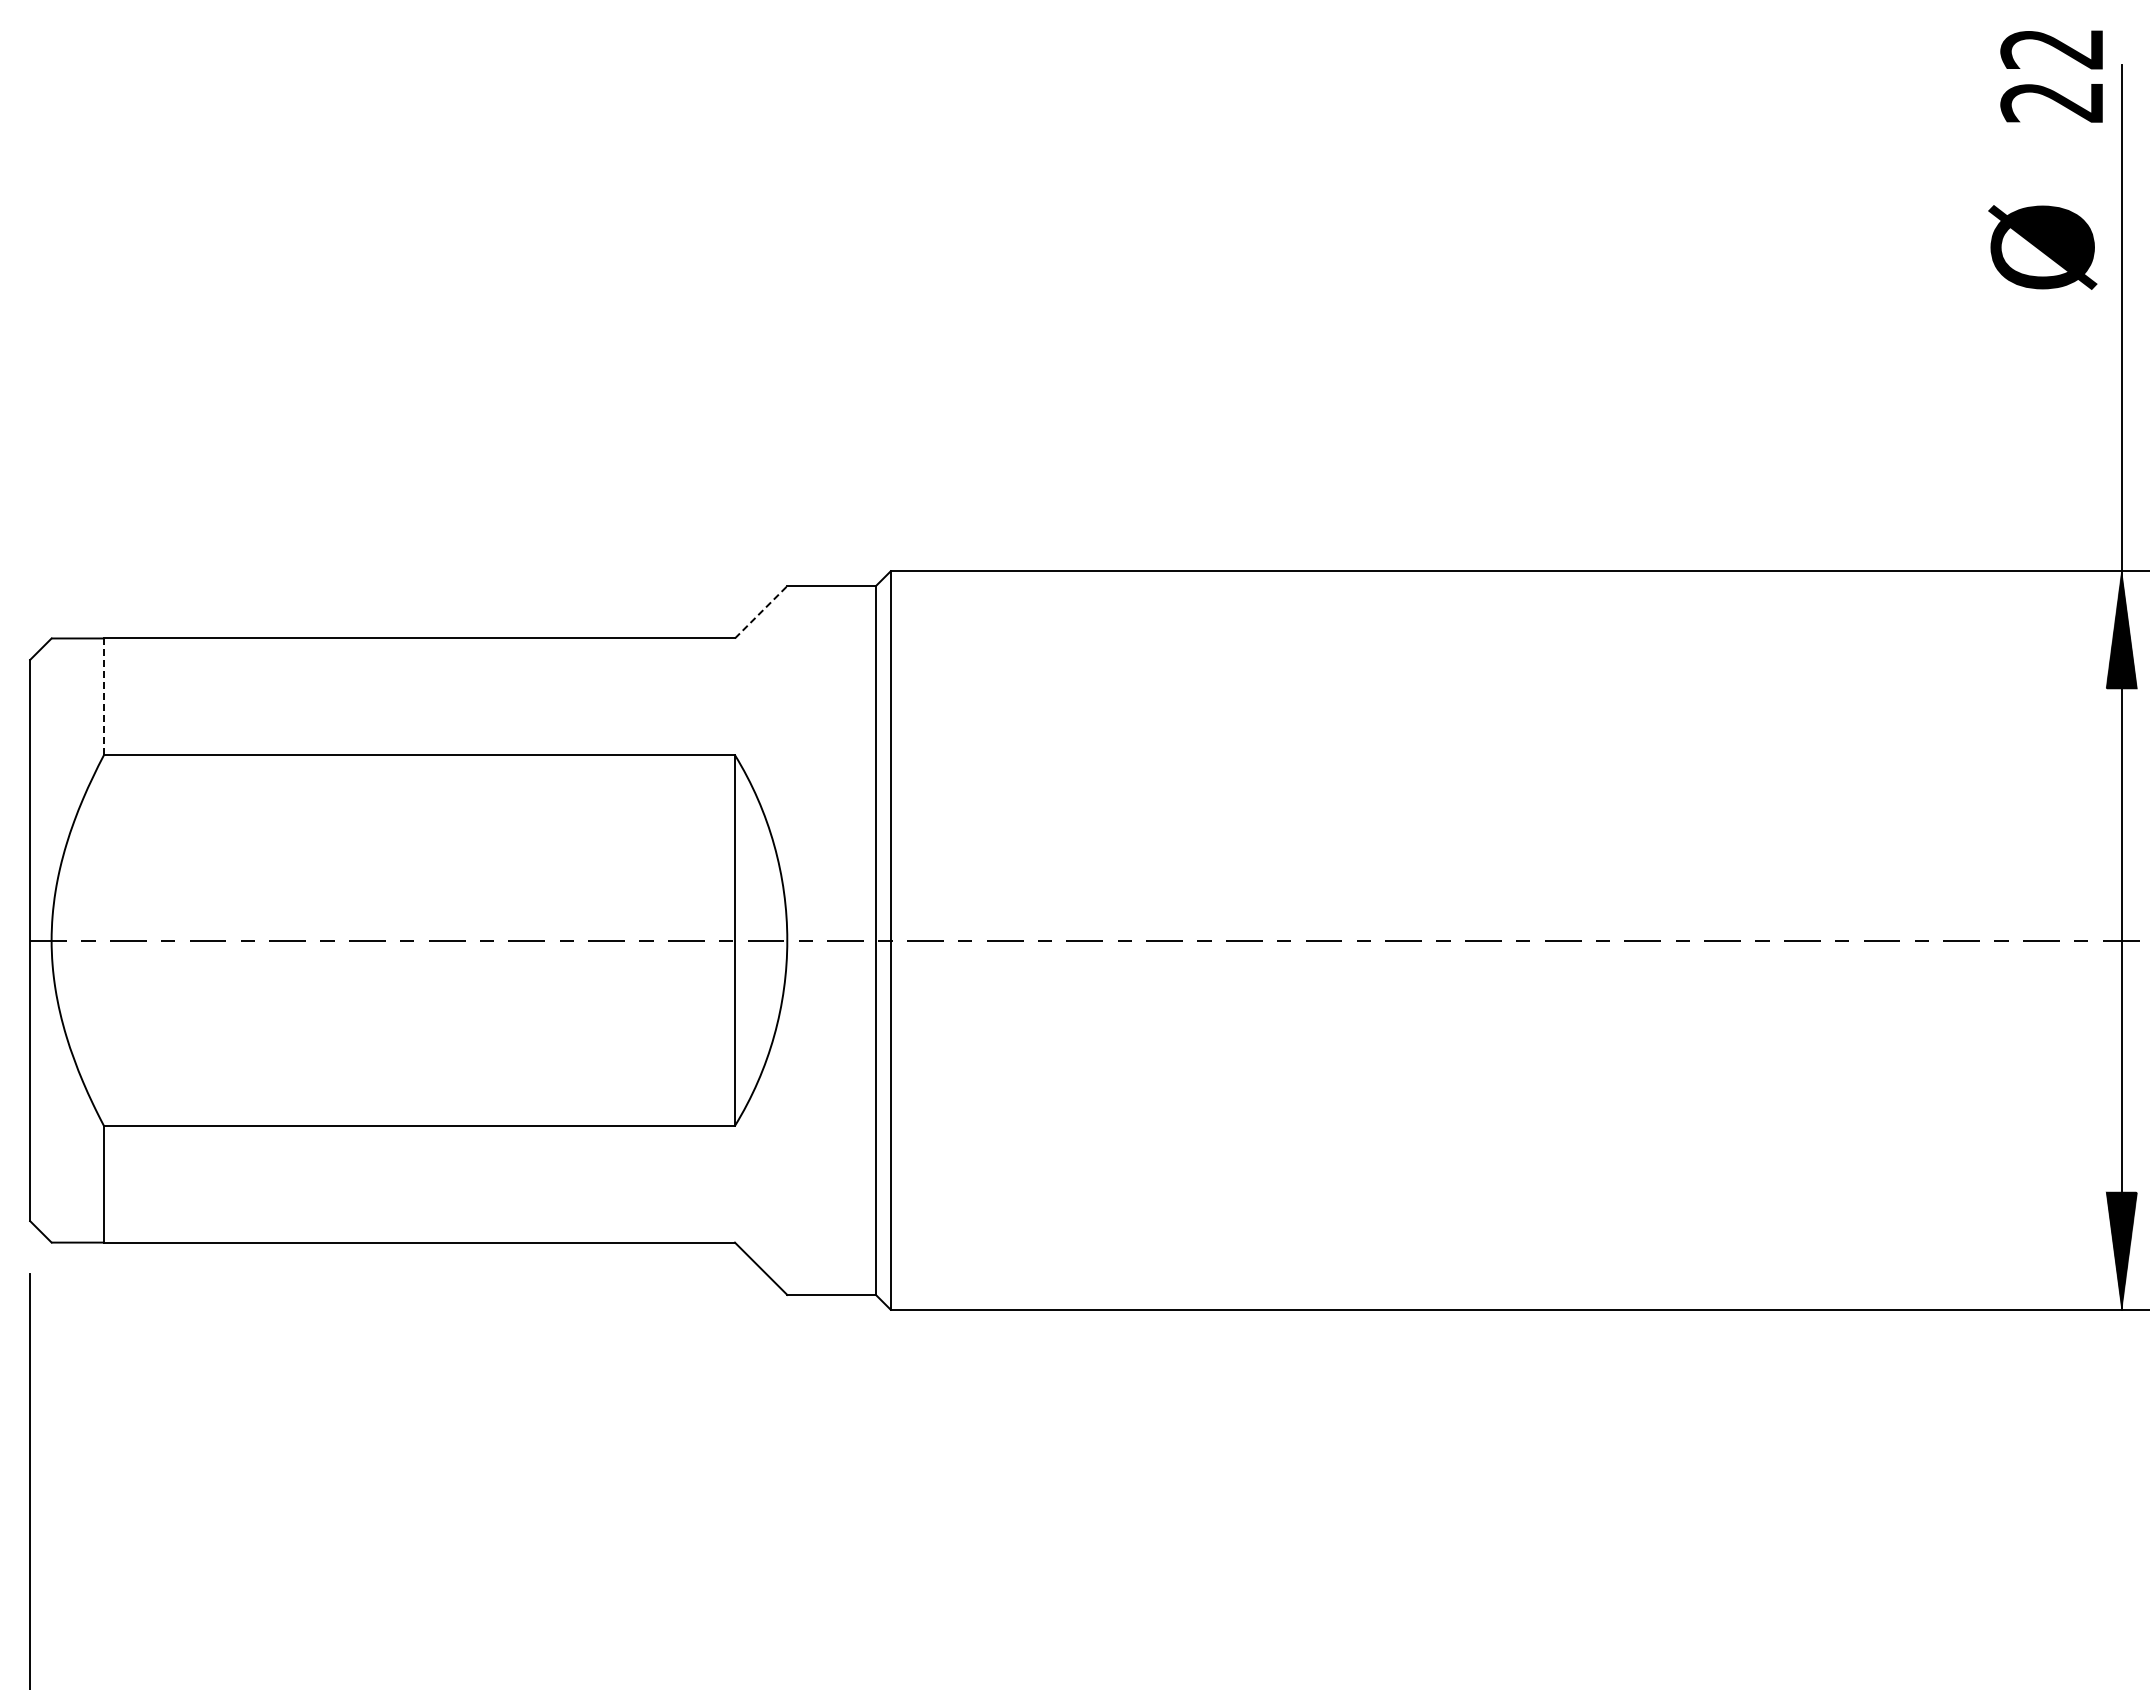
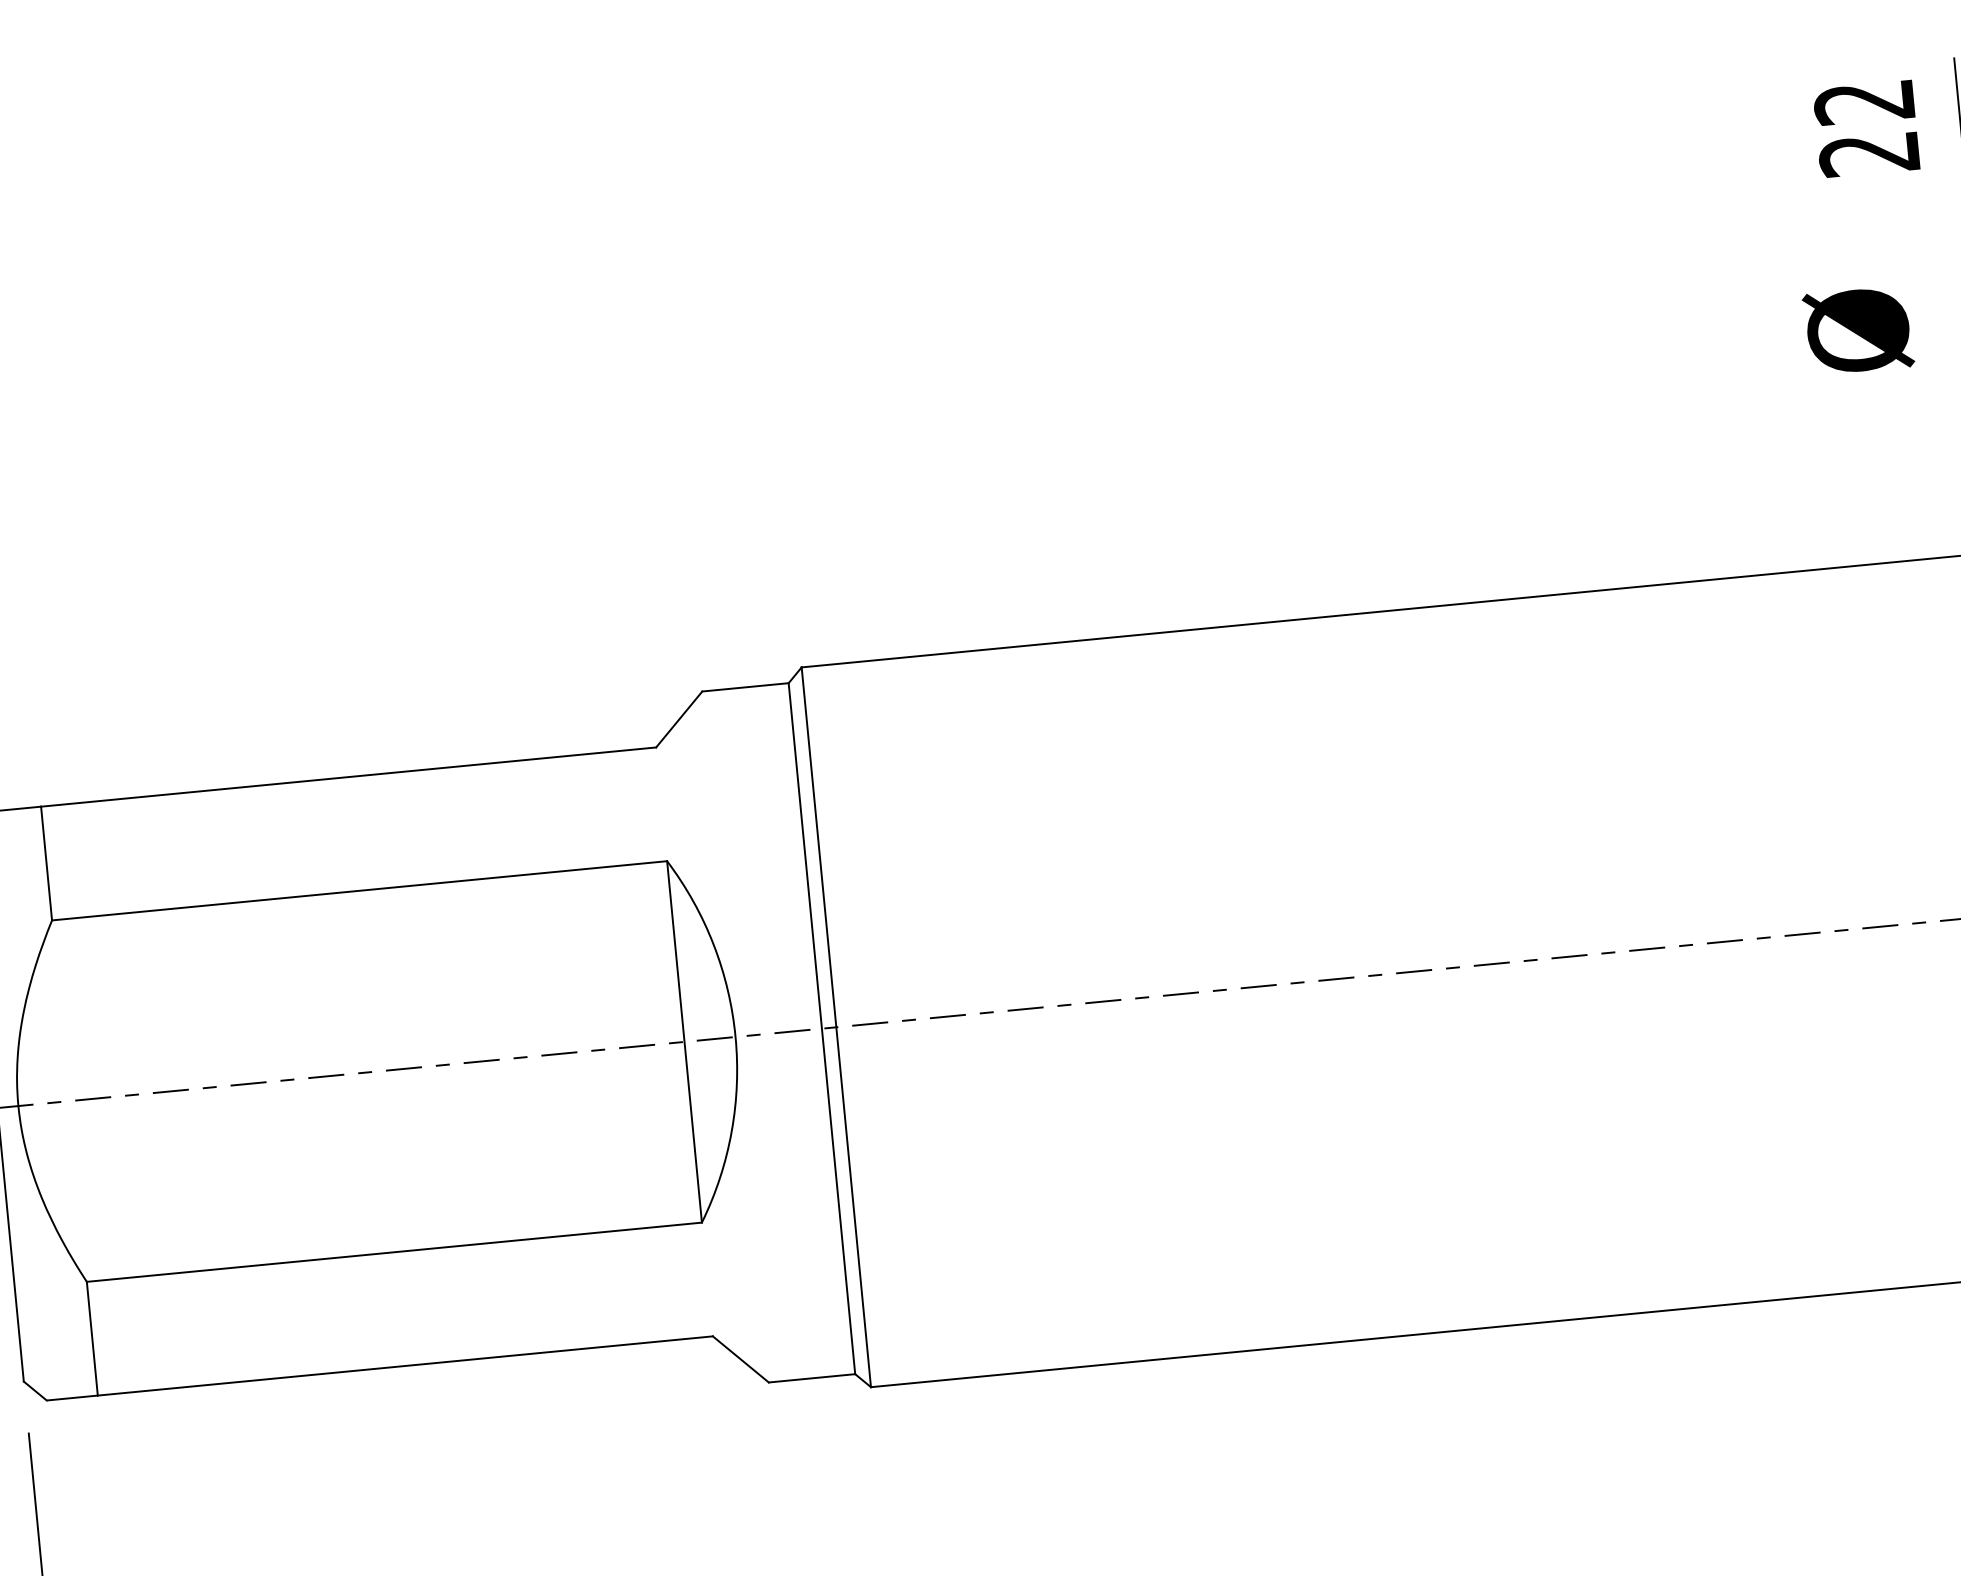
text: (2051, 76) -> (1866, 129), moved
text: (2042, 247) -> (1858, 330), moved
line: (761, 611) -> (679, 718), dashed -> solid
line: (103, 696) -> (46, 863), dashed -> solid

